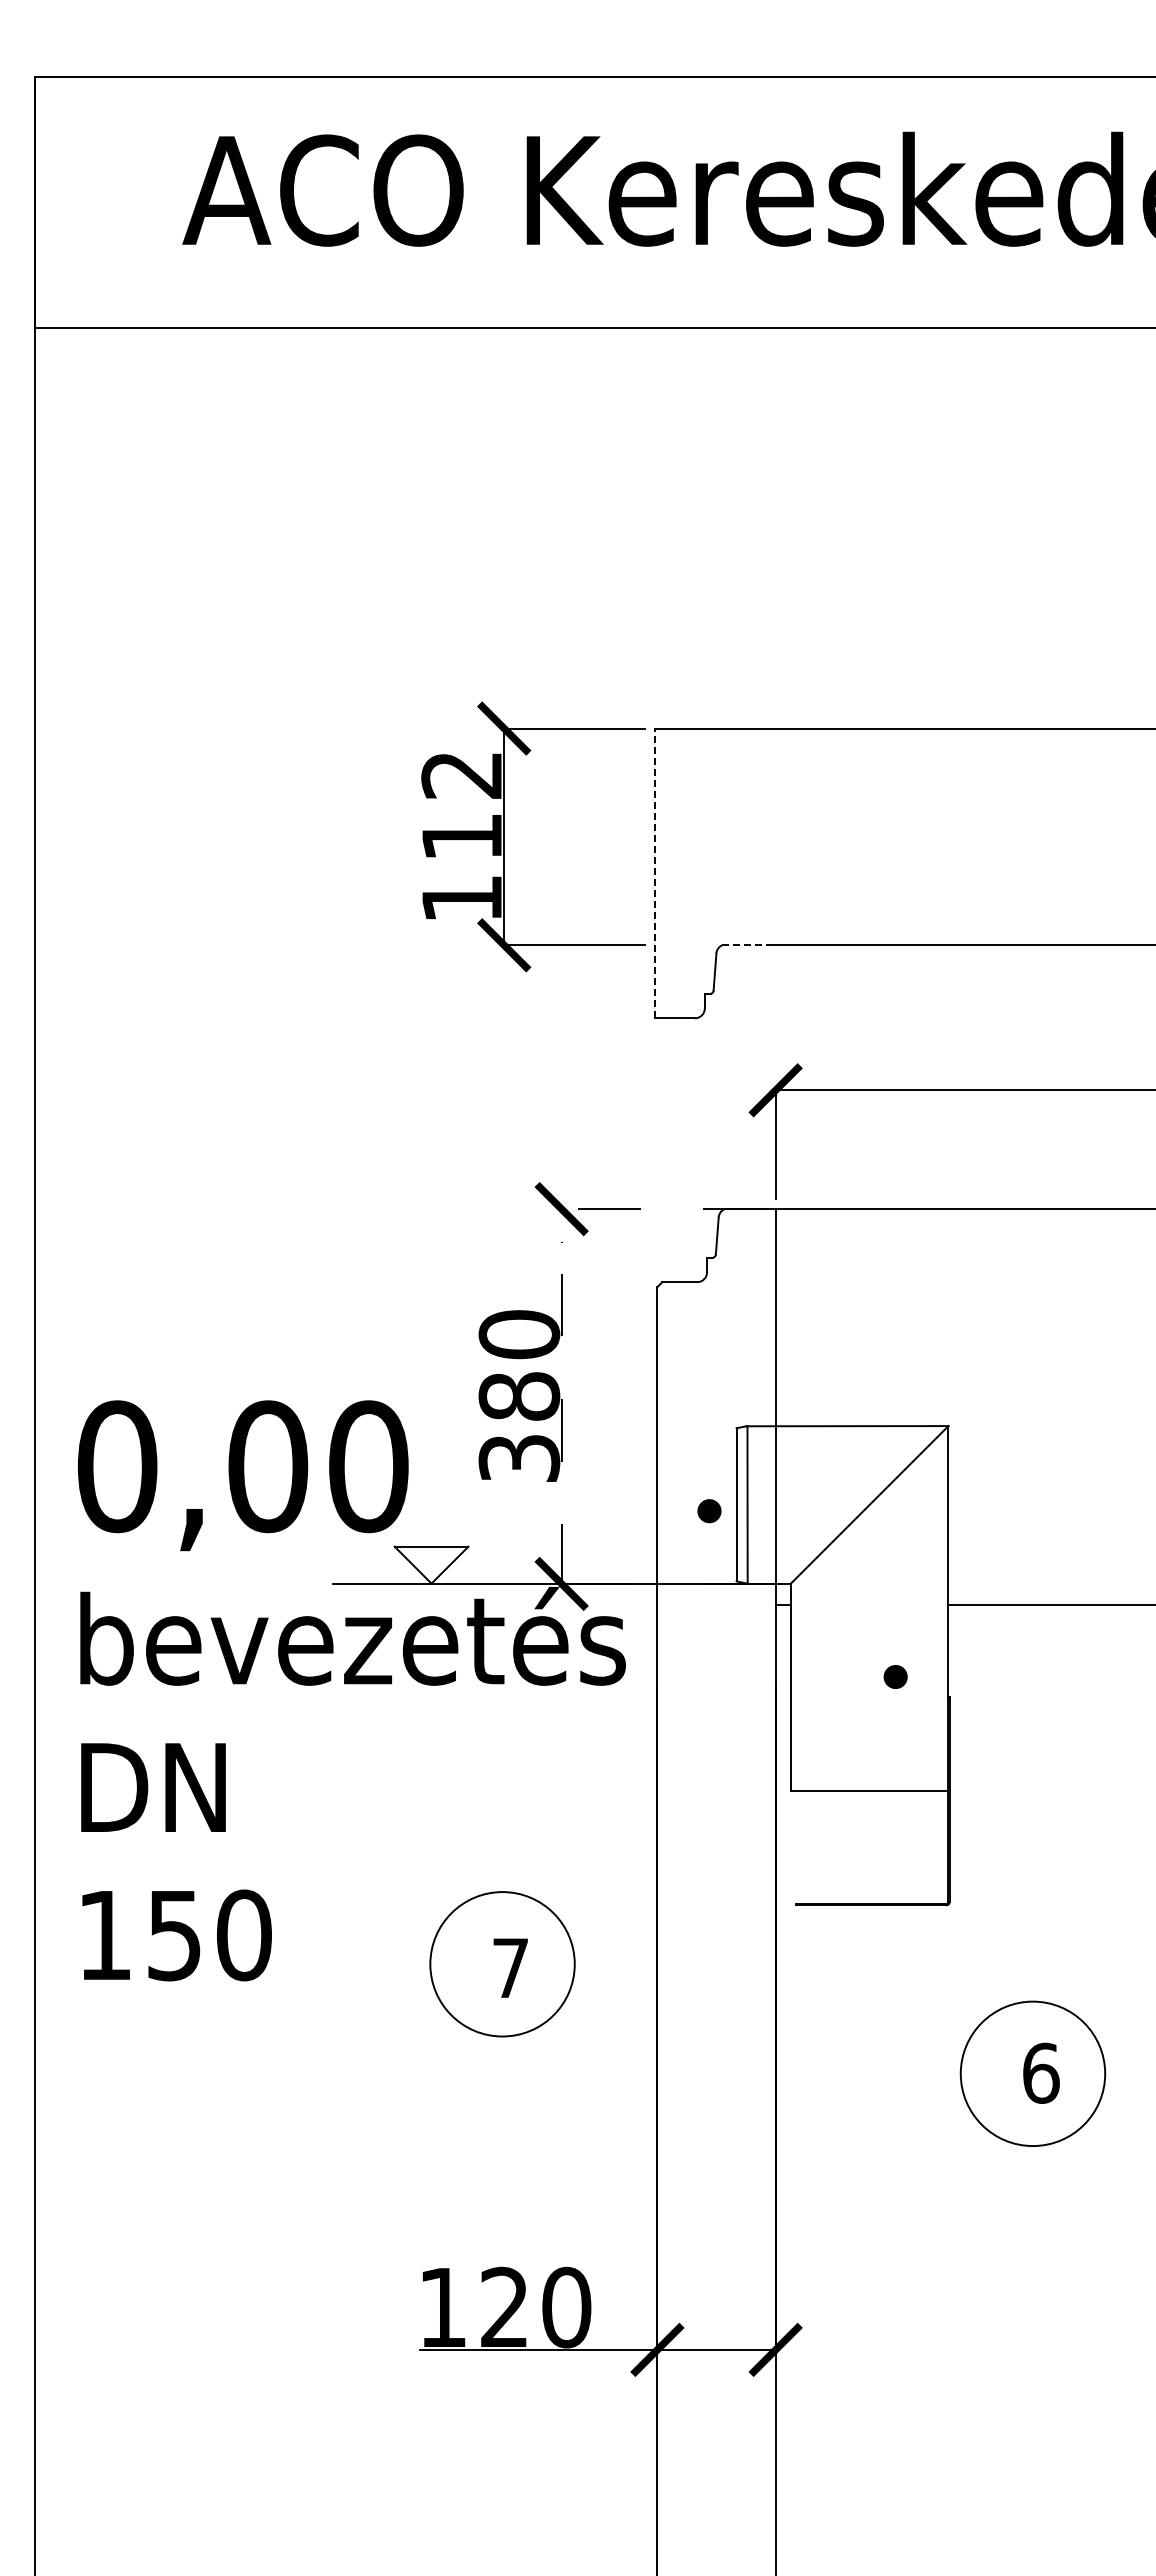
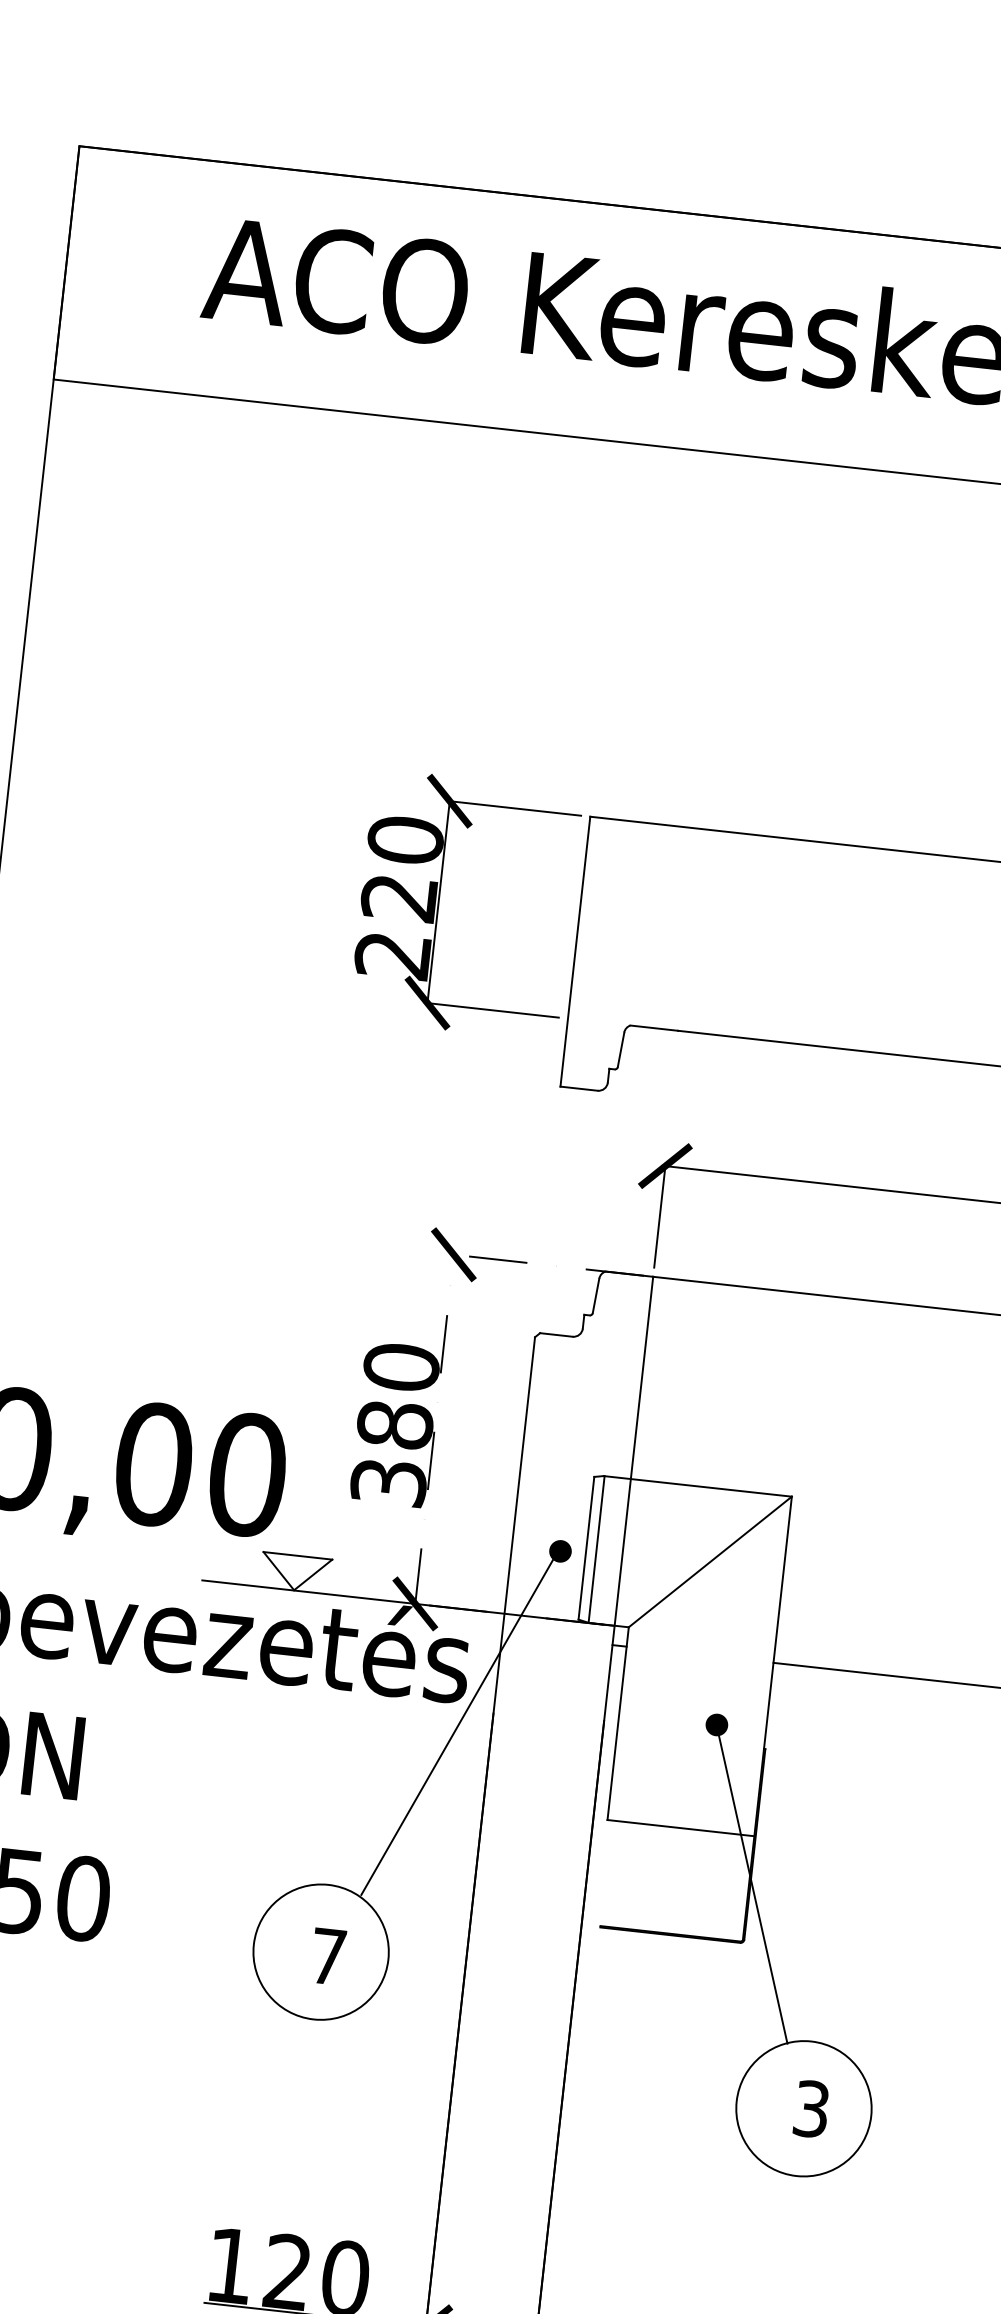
text: (461, 836) -> (398, 897), 112 -> 220
line: (655, 873) -> (575, 951), dashed -> solid
line: (747, 945) -> (654, 1028), dashed -> solid
line: (622, 1705) -> (459, 1723), added
line: (952, 1845) -> (752, 1887), added
text: (1041, 2072) -> (812, 2108), 6 -> 3

